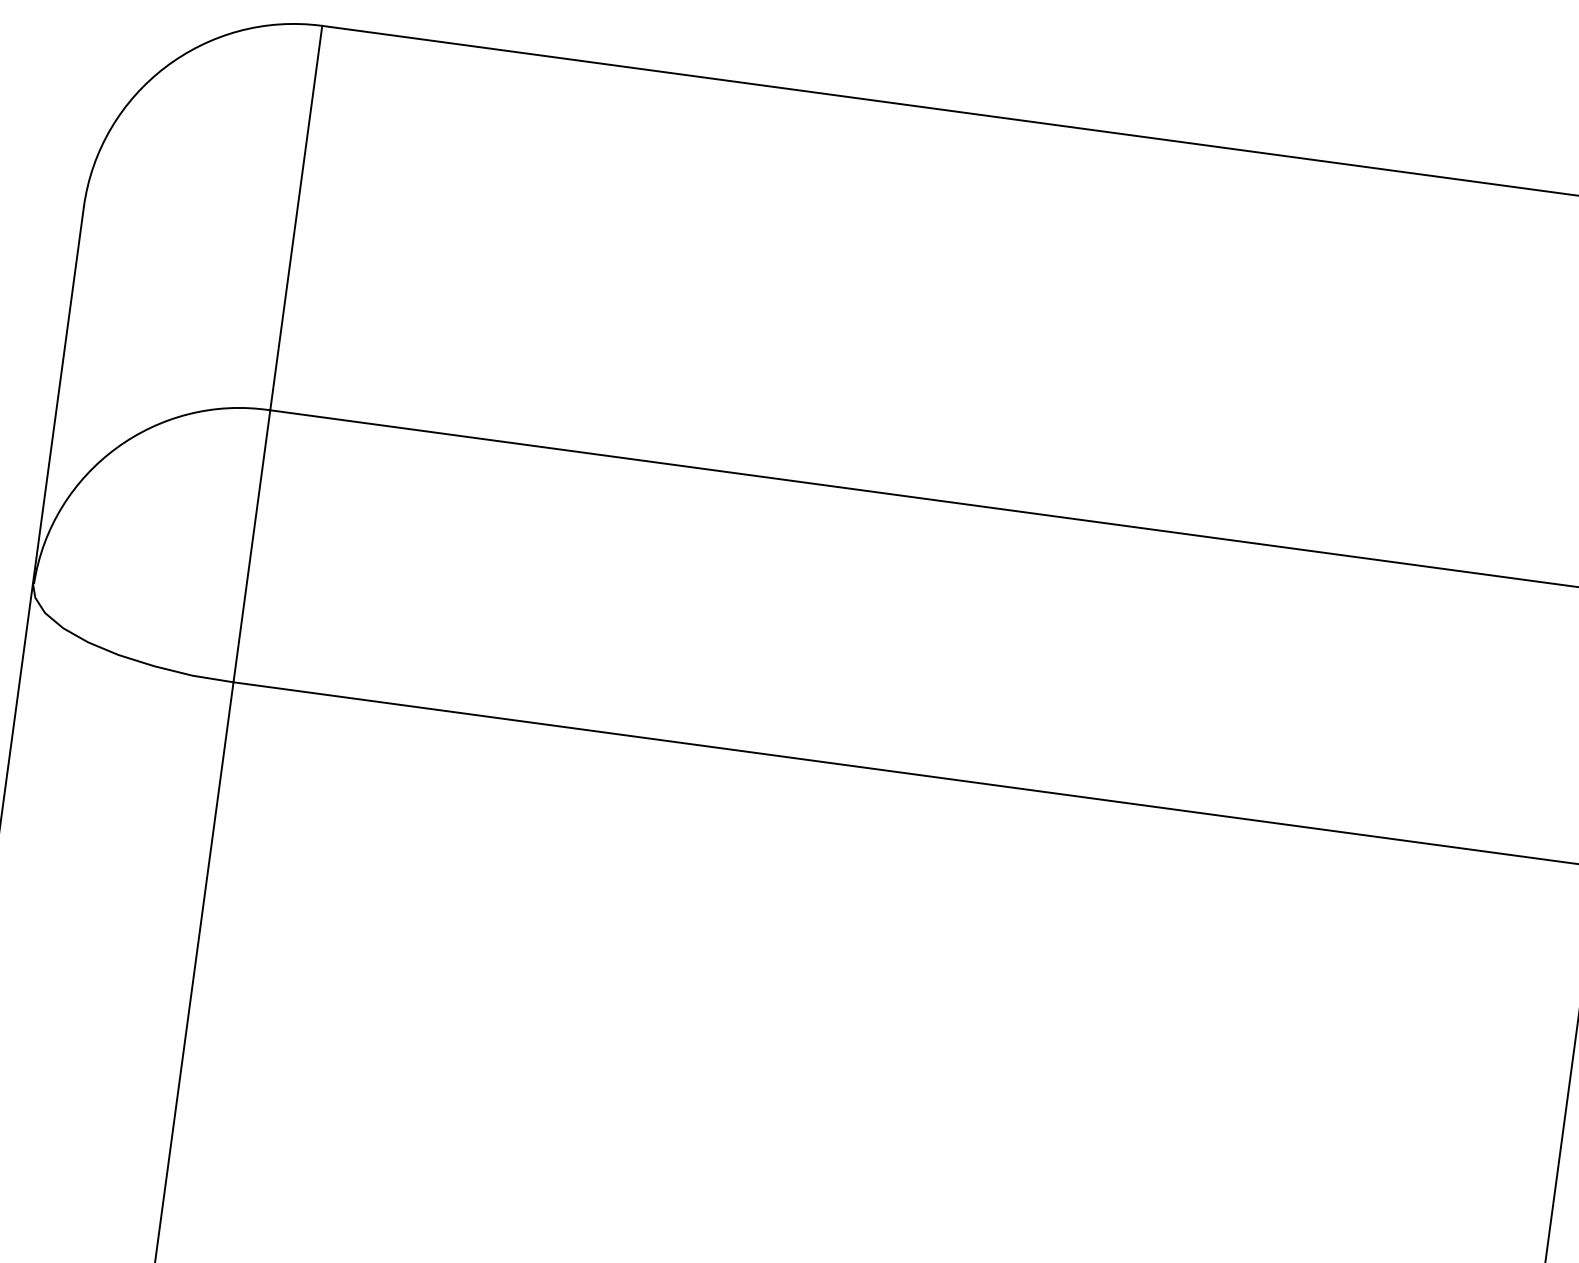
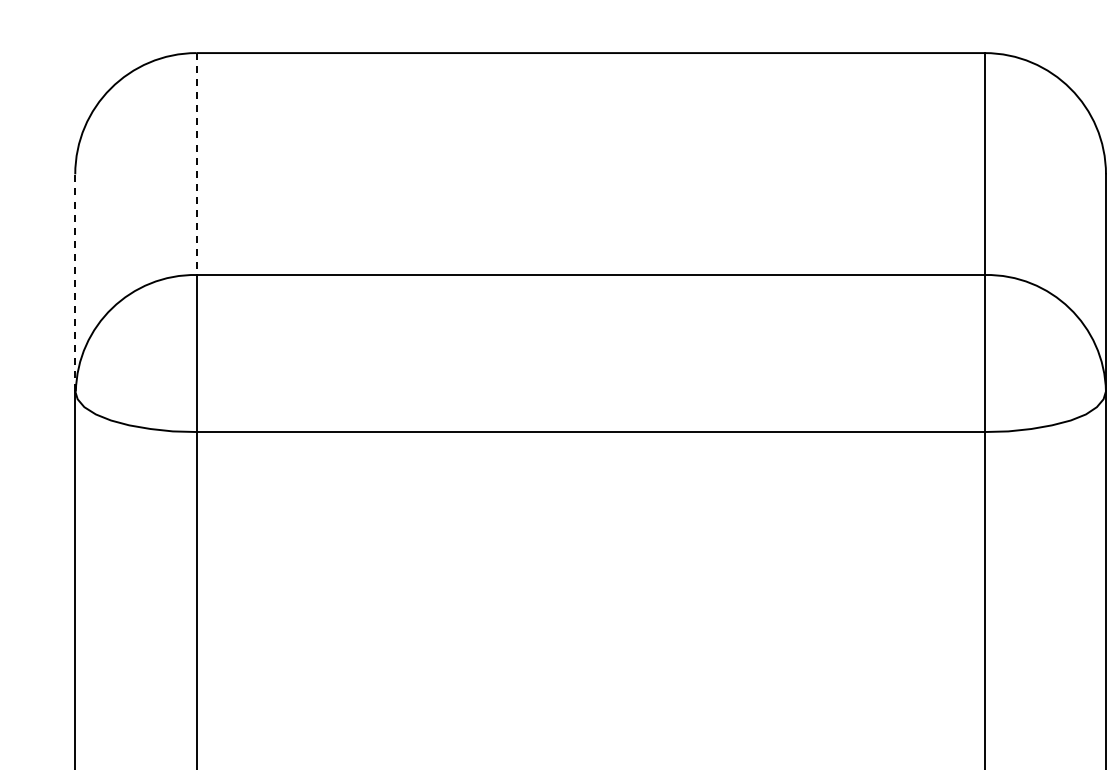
line: (296, 218) -> (196, 164), solid -> dashed
line: (58, 394) -> (75, 282), solid -> dashed

